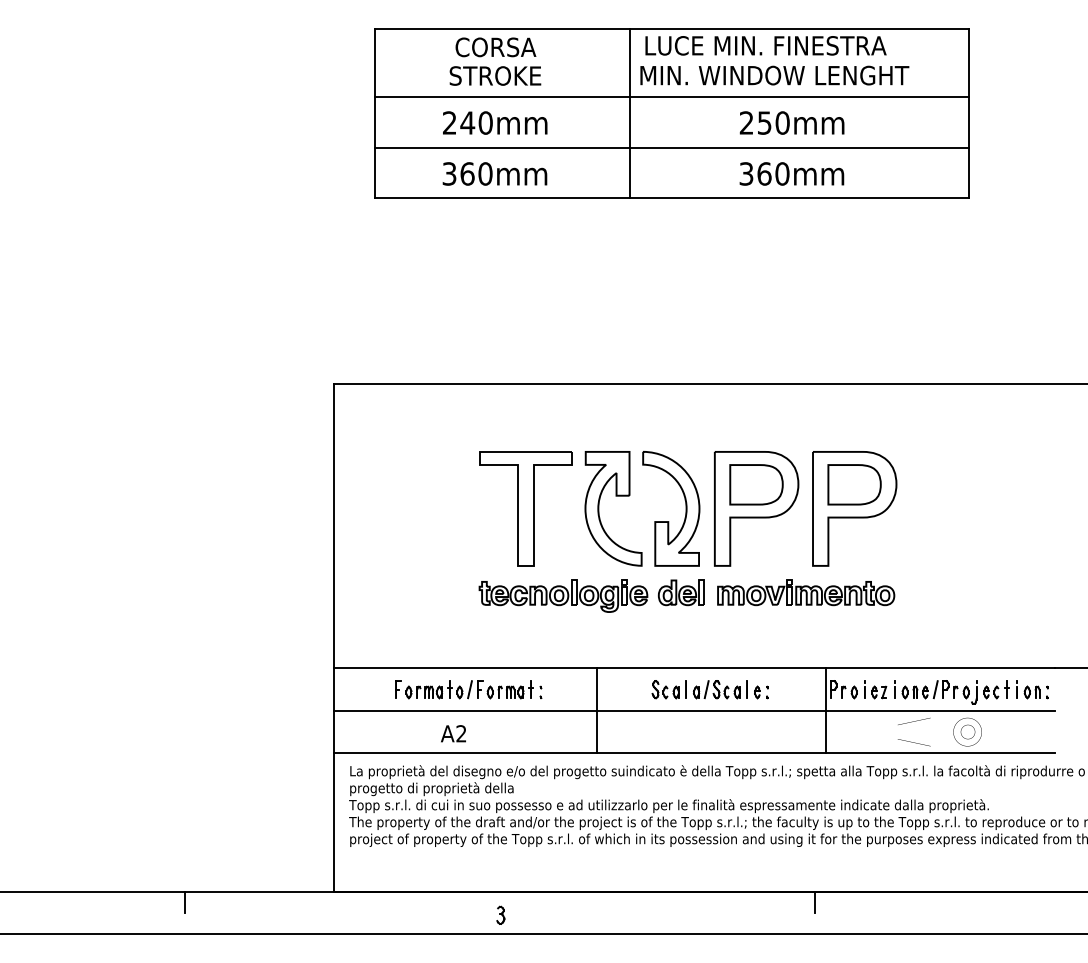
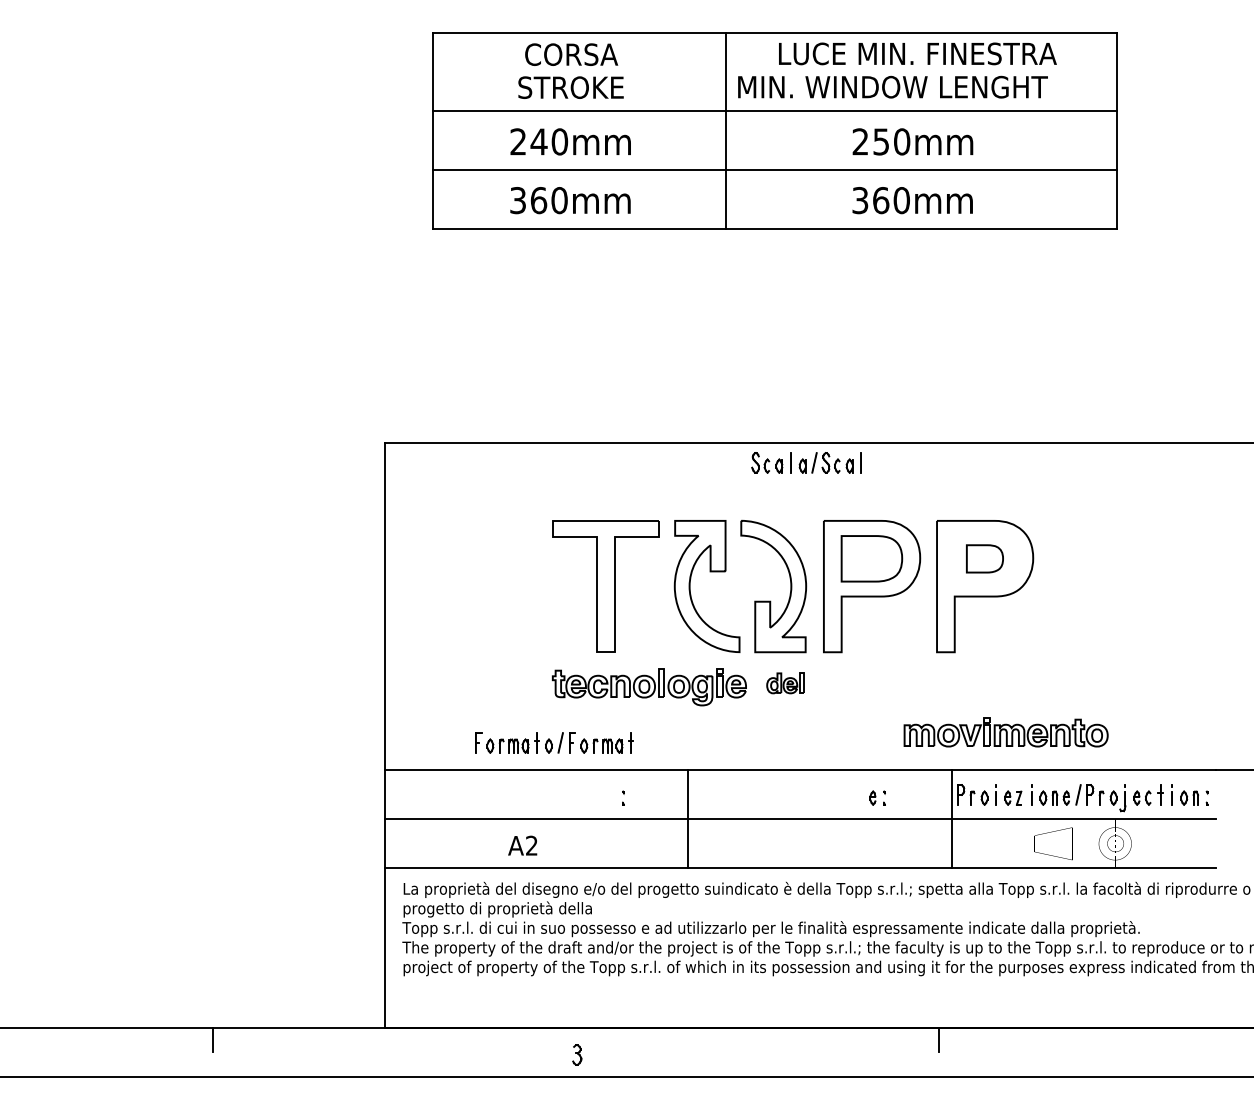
text: (765, 45) -> (917, 53), moved
part: (854, 484) -> (984, 558), size x0.6
part: (681, 592) -> (785, 683), size x0.7
part: (805, 592) -> (1005, 732), moved
part: (464, 689) -> (554, 742), moved
part: (699, 689) -> (806, 462), moved

